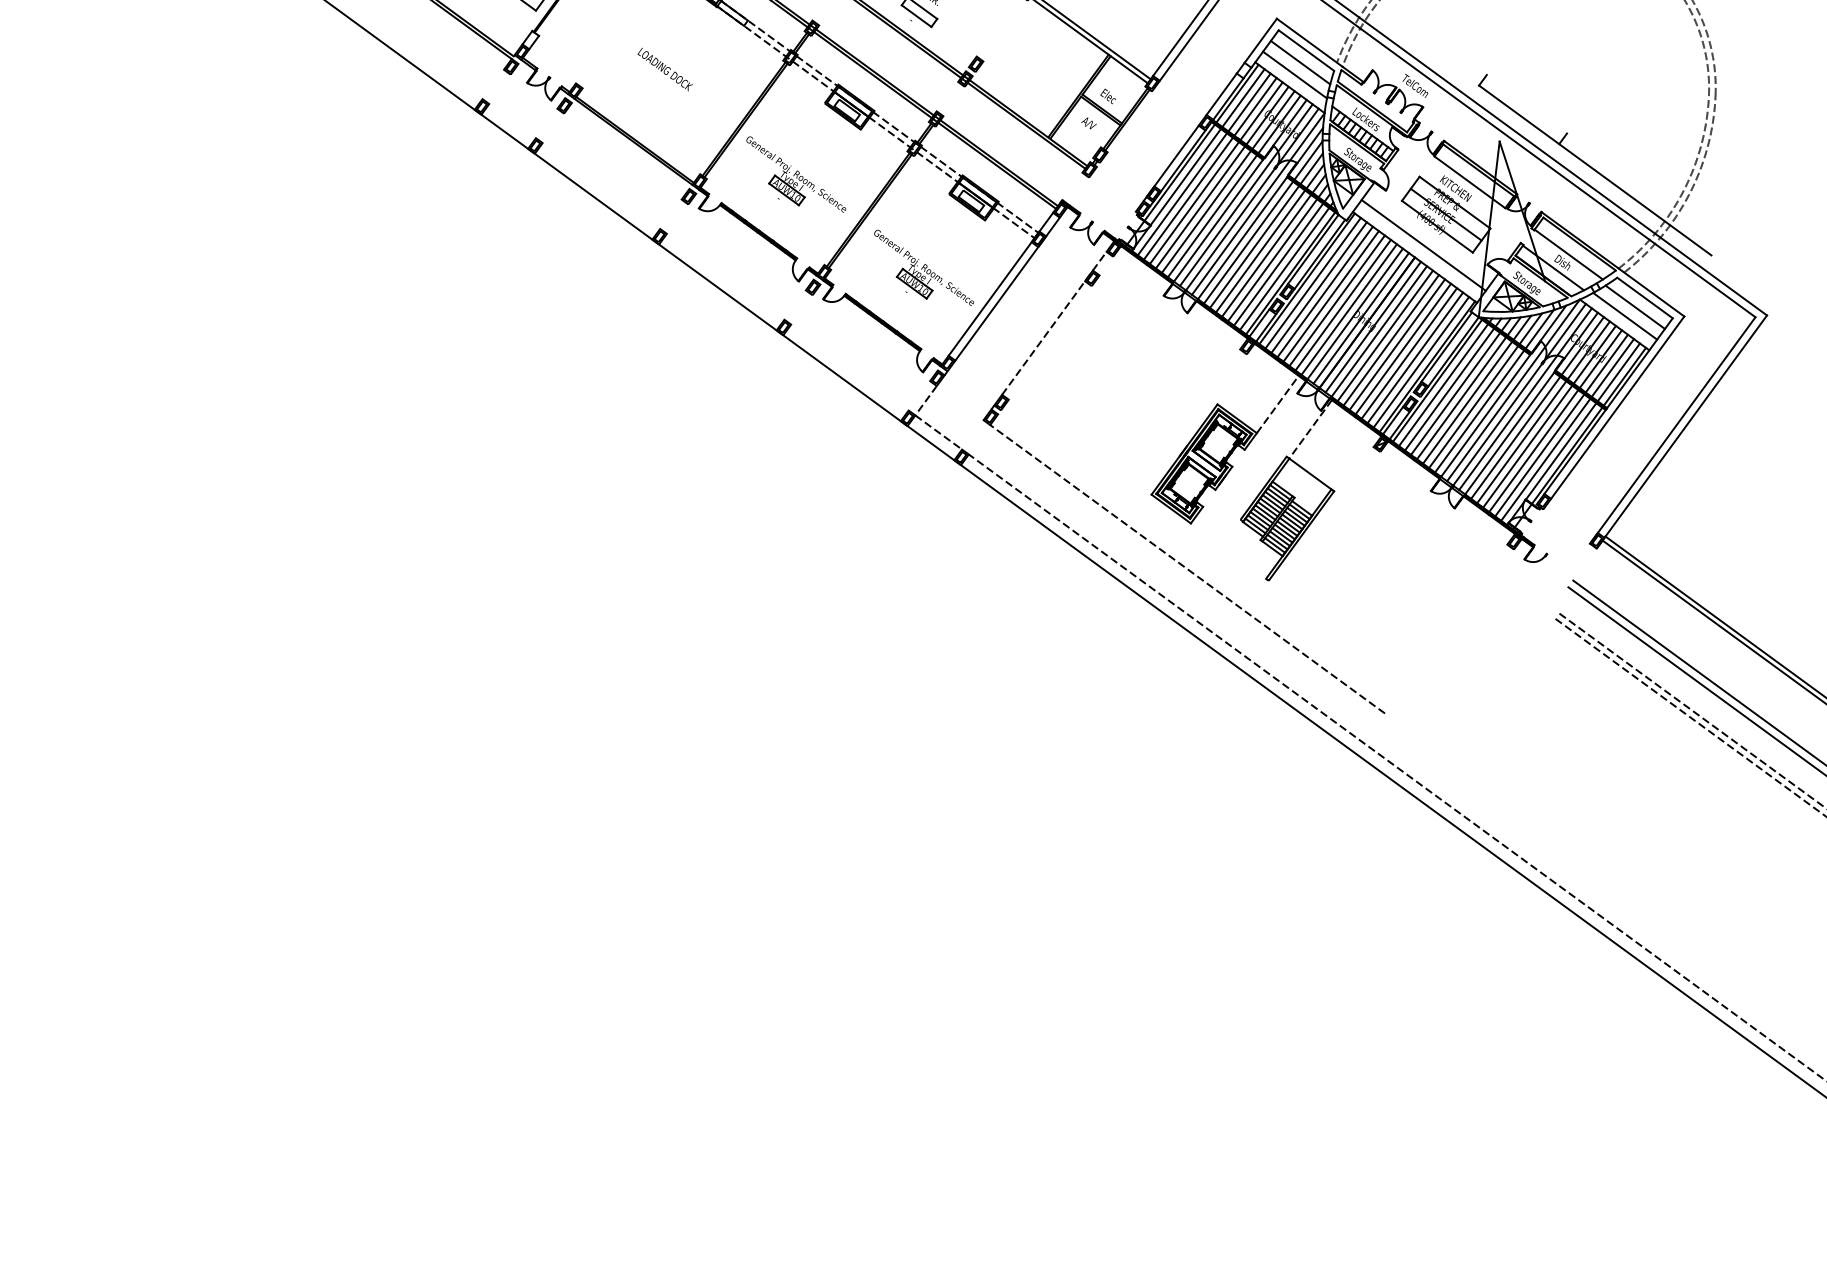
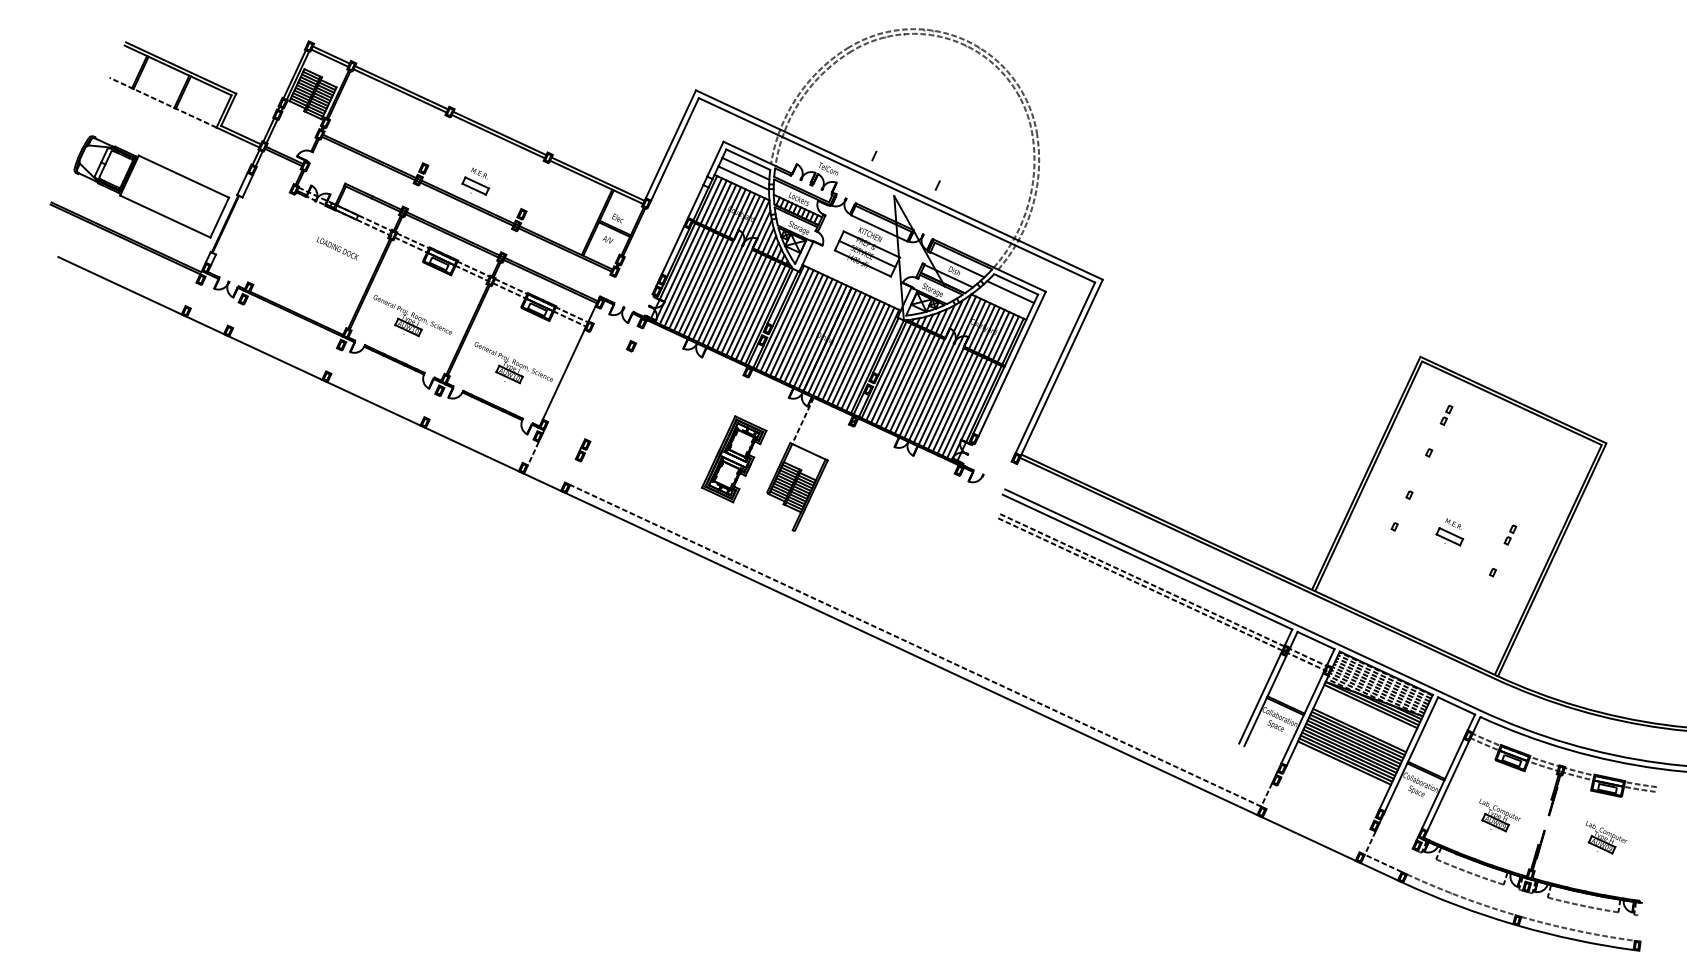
text: (664, 69) -> (337, 248), moved
line: (1595, 169) -> (964, 202), removed
line: (1422, 245) -> (855, 278), removed
line: (1007, 289) -> (574, 365), removed
line: (1624, 315) -> (1004, 299), removed
line: (1054, 323) -> (611, 382), removed
line: (1277, 403) -> (776, 407), removed
line: (937, 431) -> (545, 473), removed
line: (1186, 569) -> (736, 534), removed

